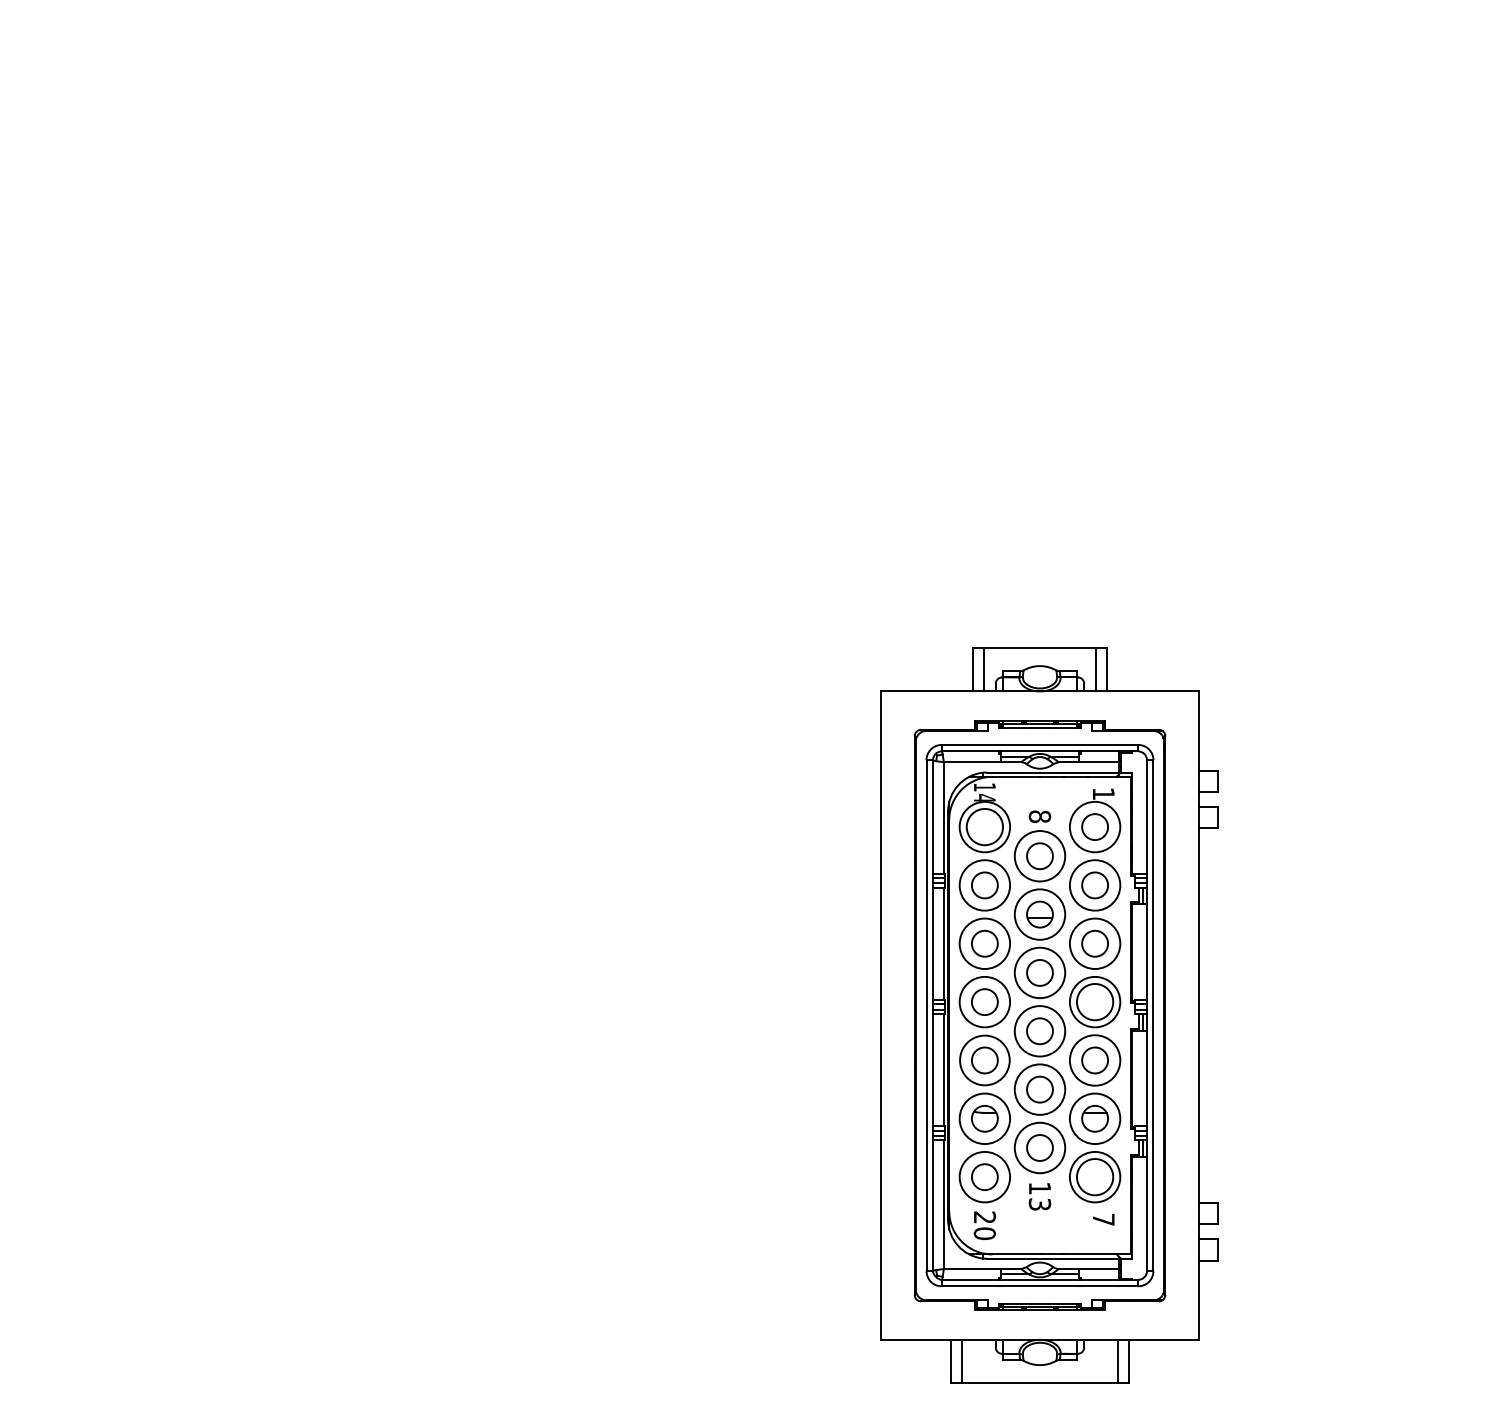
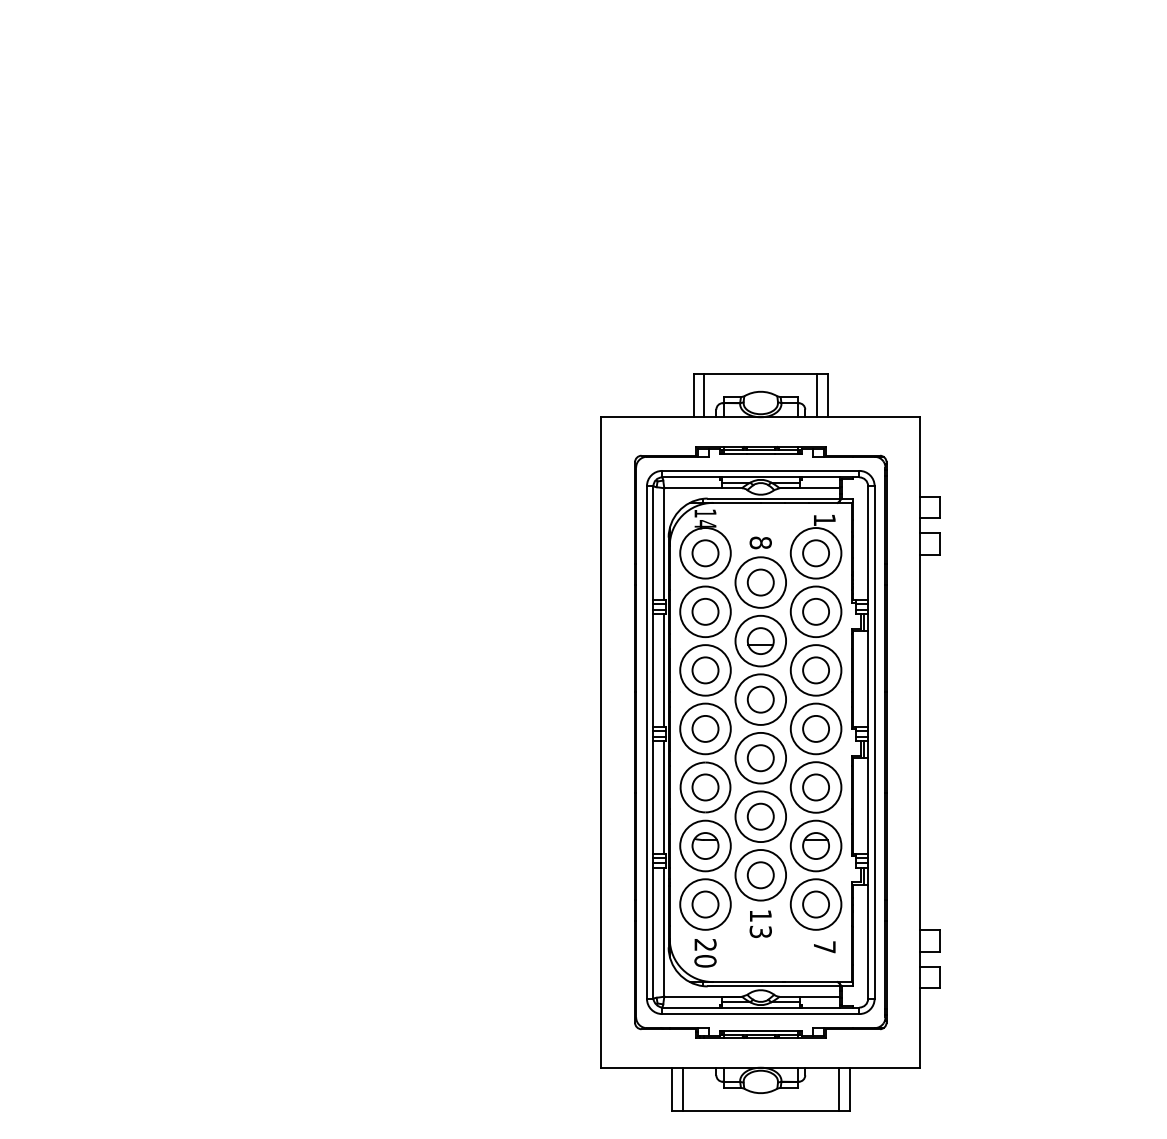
circle: (984, 827) -> (705, 553), size x0.71
circle: (1095, 1002) -> (816, 729), size x0.71
circle: (1095, 1177) -> (816, 904), size x0.71

